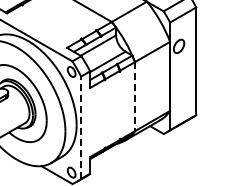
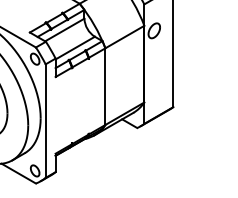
line: (134, 96) -> (104, 86), dashed -> solid
line: (81, 127) -> (46, 120), dashed -> solid

